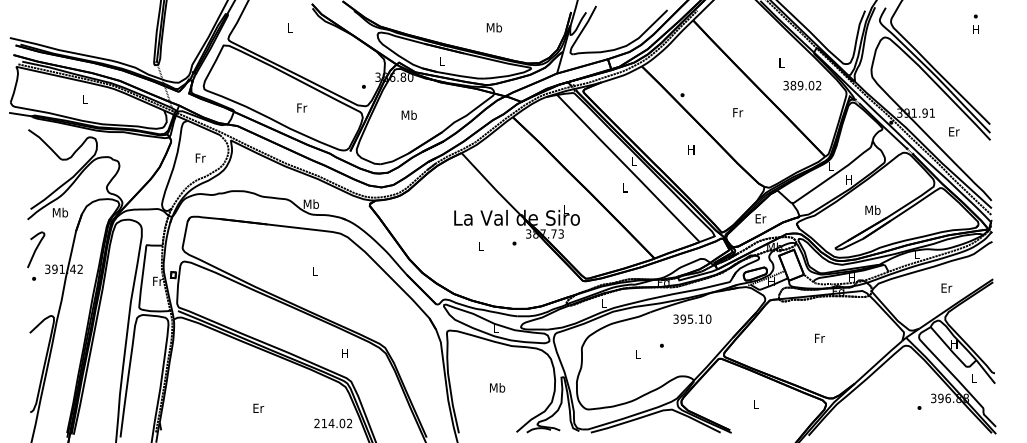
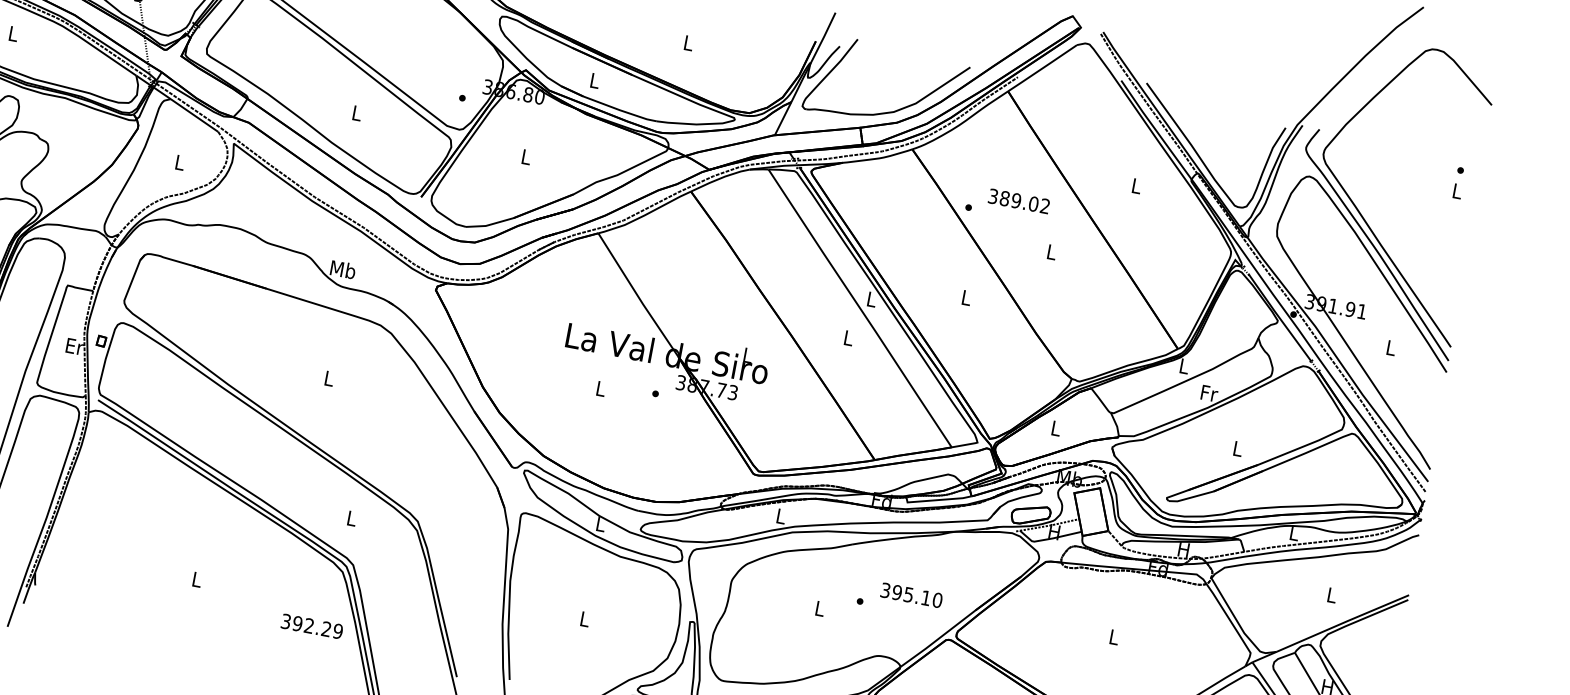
text: (493, 27) -> (687, 42), Mb -> L
text: (975, 29) -> (1456, 191), H -> L
text: (802, 85) -> (1019, 201), moved
text: (302, 107) -> (358, 112), Fr -> L
text: (738, 112) -> (1052, 252), Fr -> L
text: (408, 114) -> (525, 155), Mb -> L
text: (954, 131) -> (1391, 347), Er -> L
text: (691, 149) -> (966, 297), H -> L
text: (200, 157) -> (180, 161), Fr -> L
text: (849, 179) -> (1209, 392), H -> Fr
text: (872, 209) -> (1237, 447), Mb -> L
text: (760, 218) -> (1055, 428), Er -> L
text: (156, 281) -> (72, 346), Fr -> Er
text: (946, 287) -> (1332, 594), Er -> L
text: (692, 318) -> (912, 594), moved
text: (819, 337) -> (1114, 635), Fr -> L
text: (344, 353) -> (350, 518), H -> L
text: (497, 387) -> (585, 618), Mb -> L
text: (258, 407) -> (197, 578), Er -> L
text: (333, 423) -> (312, 626), 214.02 -> 392.29

